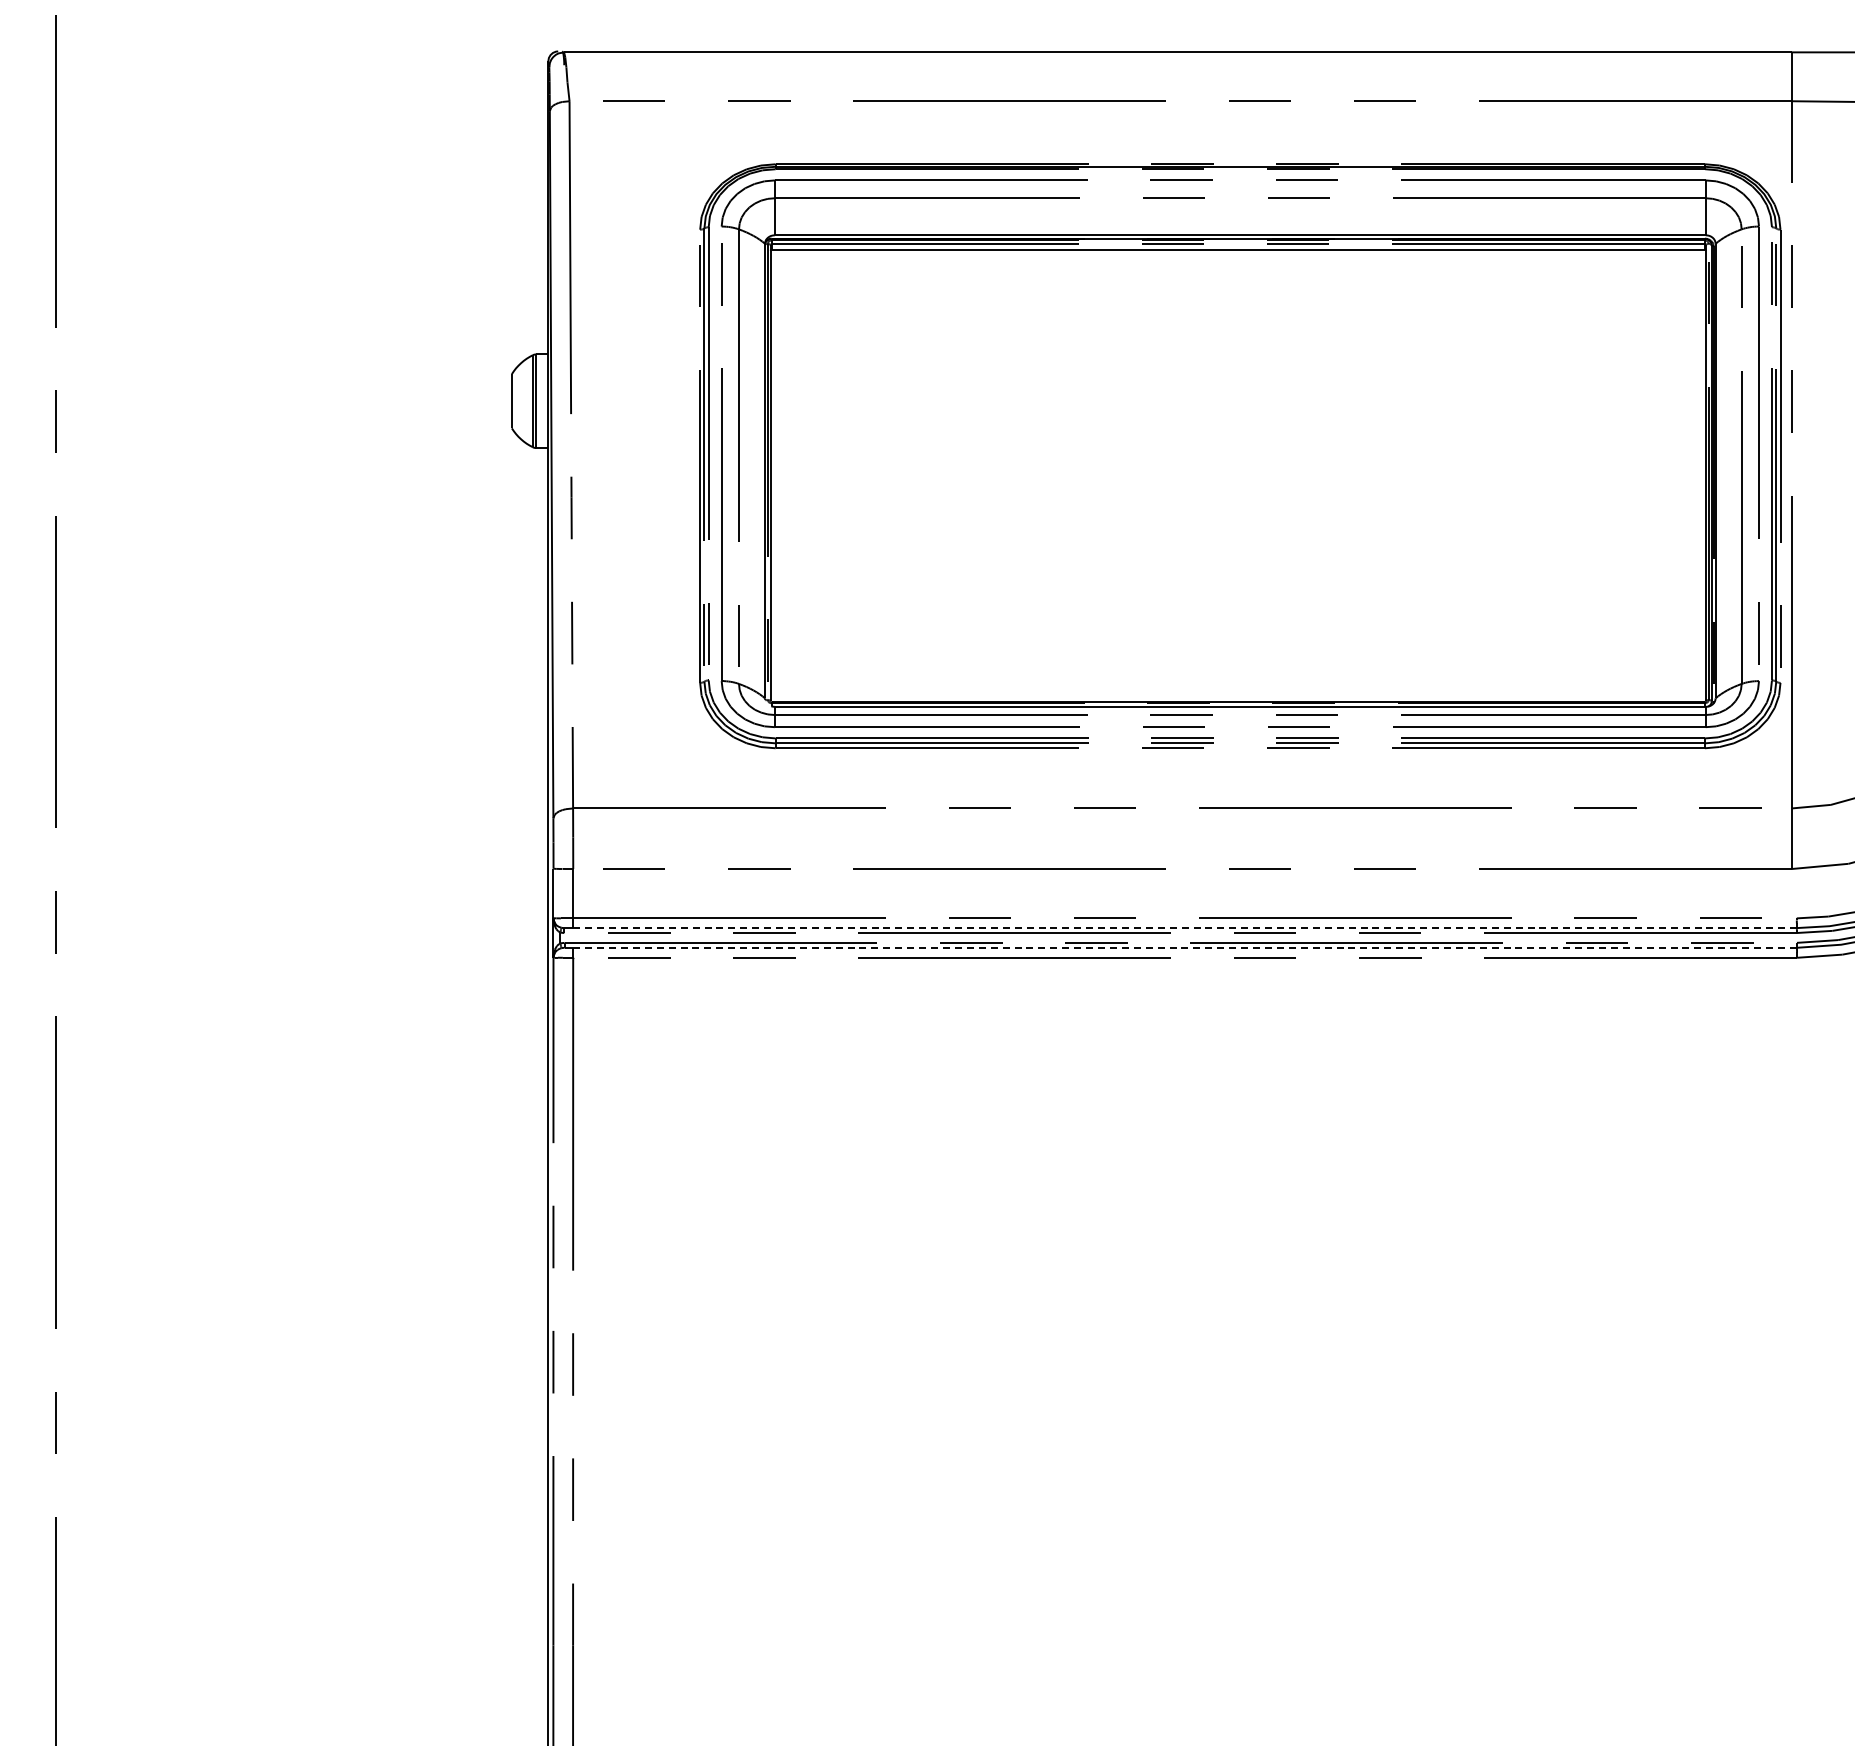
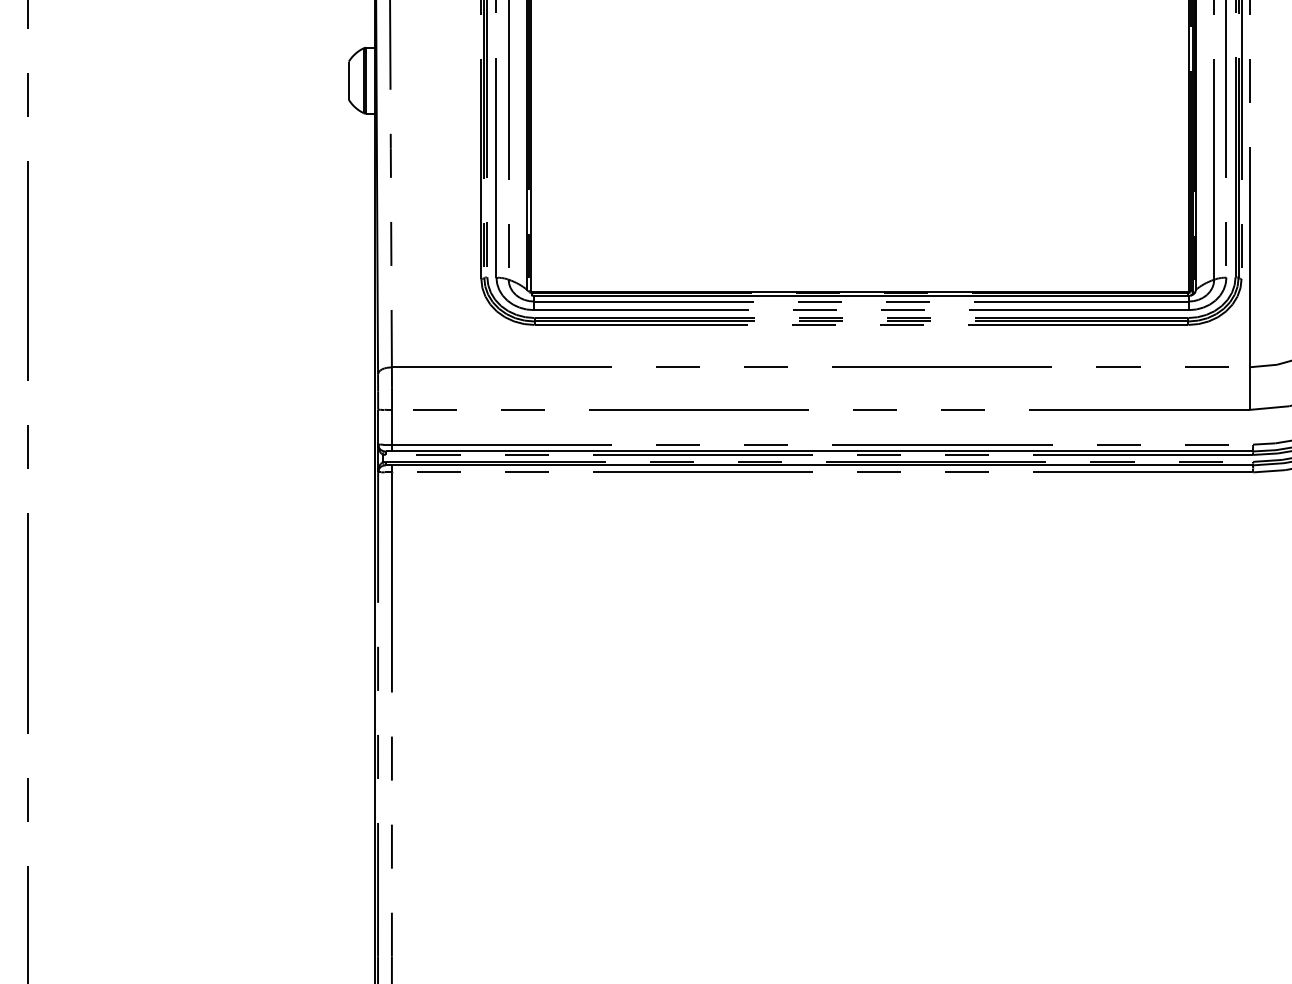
line: (1185, 928) -> (822, 451), dashed -> solid
line: (1185, 947) -> (822, 465), dashed -> solid

